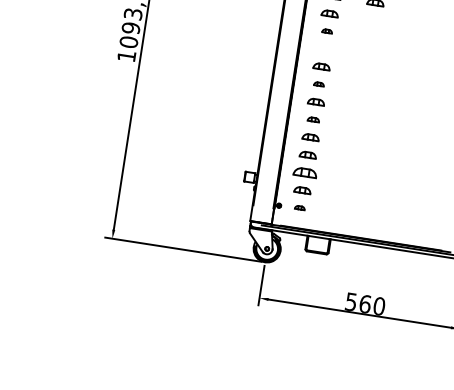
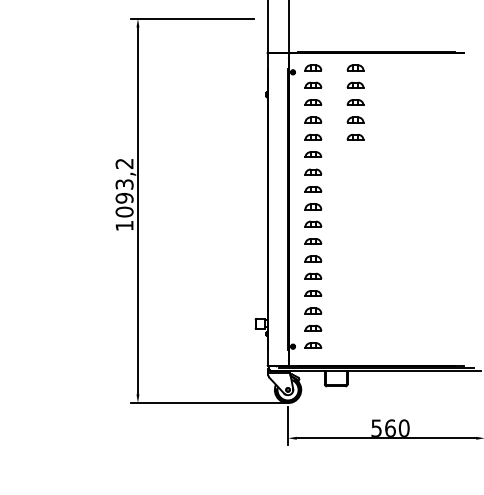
part: (327, 30) -> (313, 171), size x1.67
part: (324, 49) -> (313, 189), added
part: (319, 83) -> (313, 223), size x1.67
part: (313, 119) -> (313, 258), size x1.43
part: (305, 172) -> (313, 310), size x0.71
part: (300, 207) -> (313, 345), size x1.67

